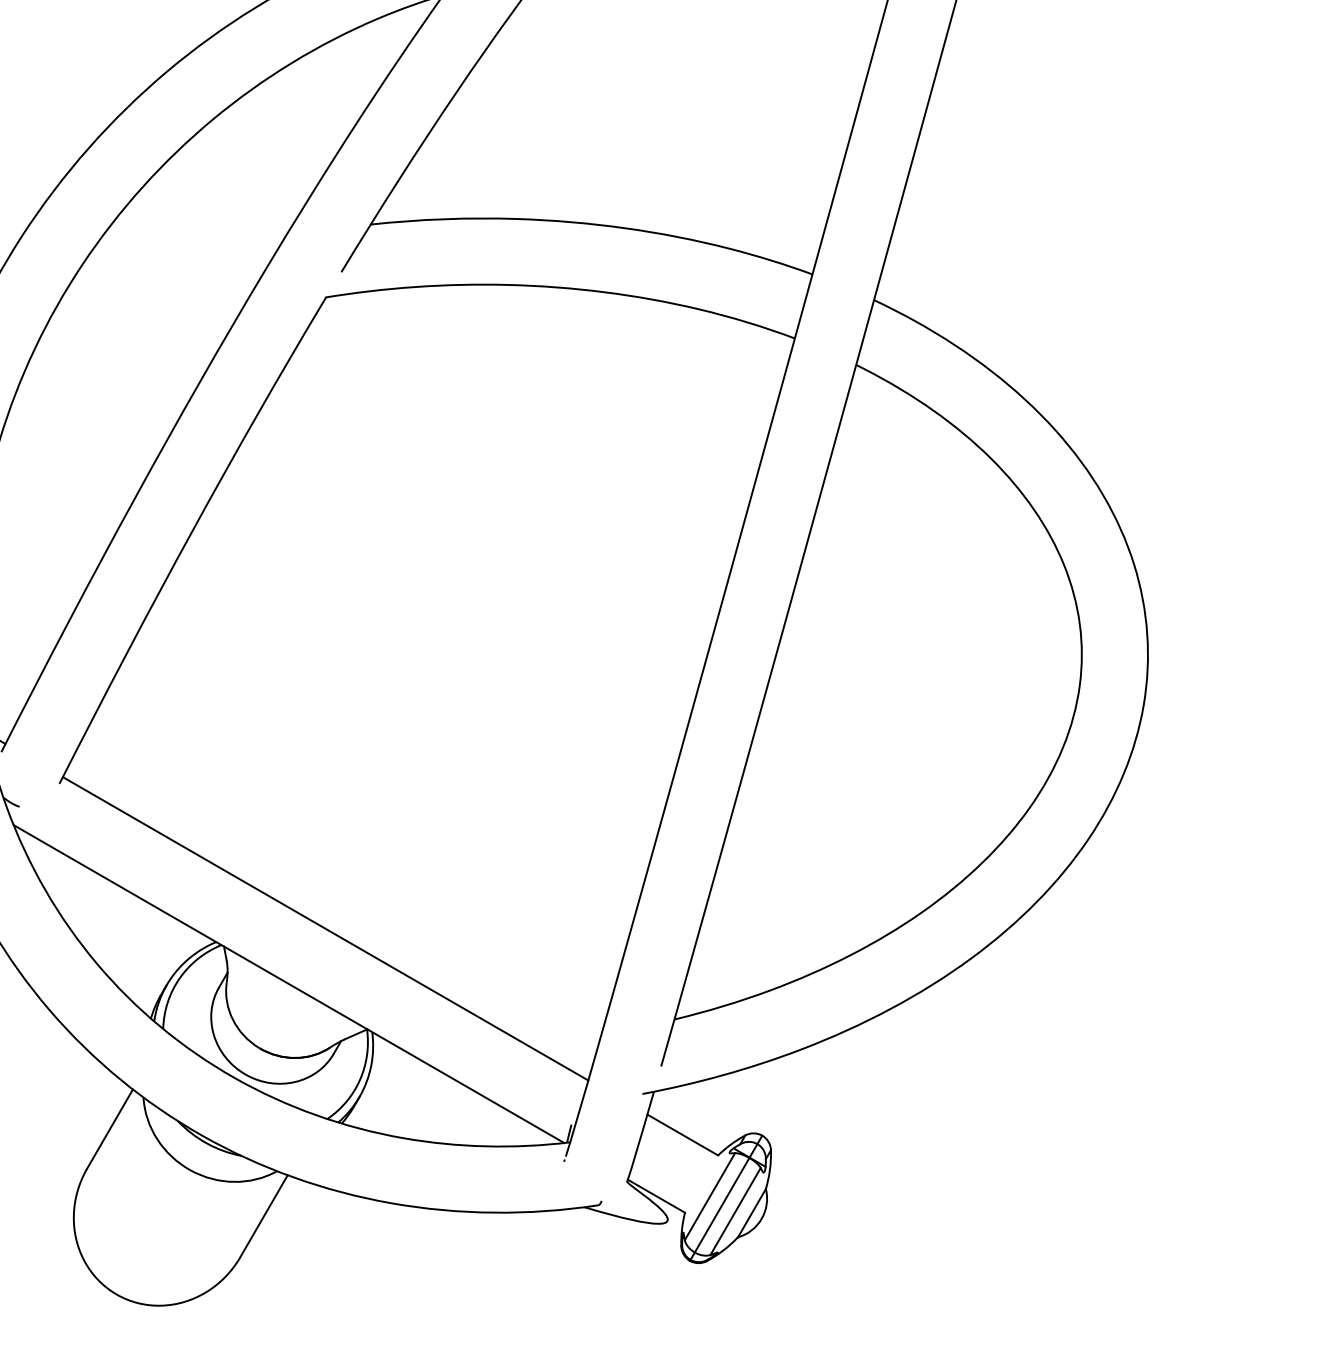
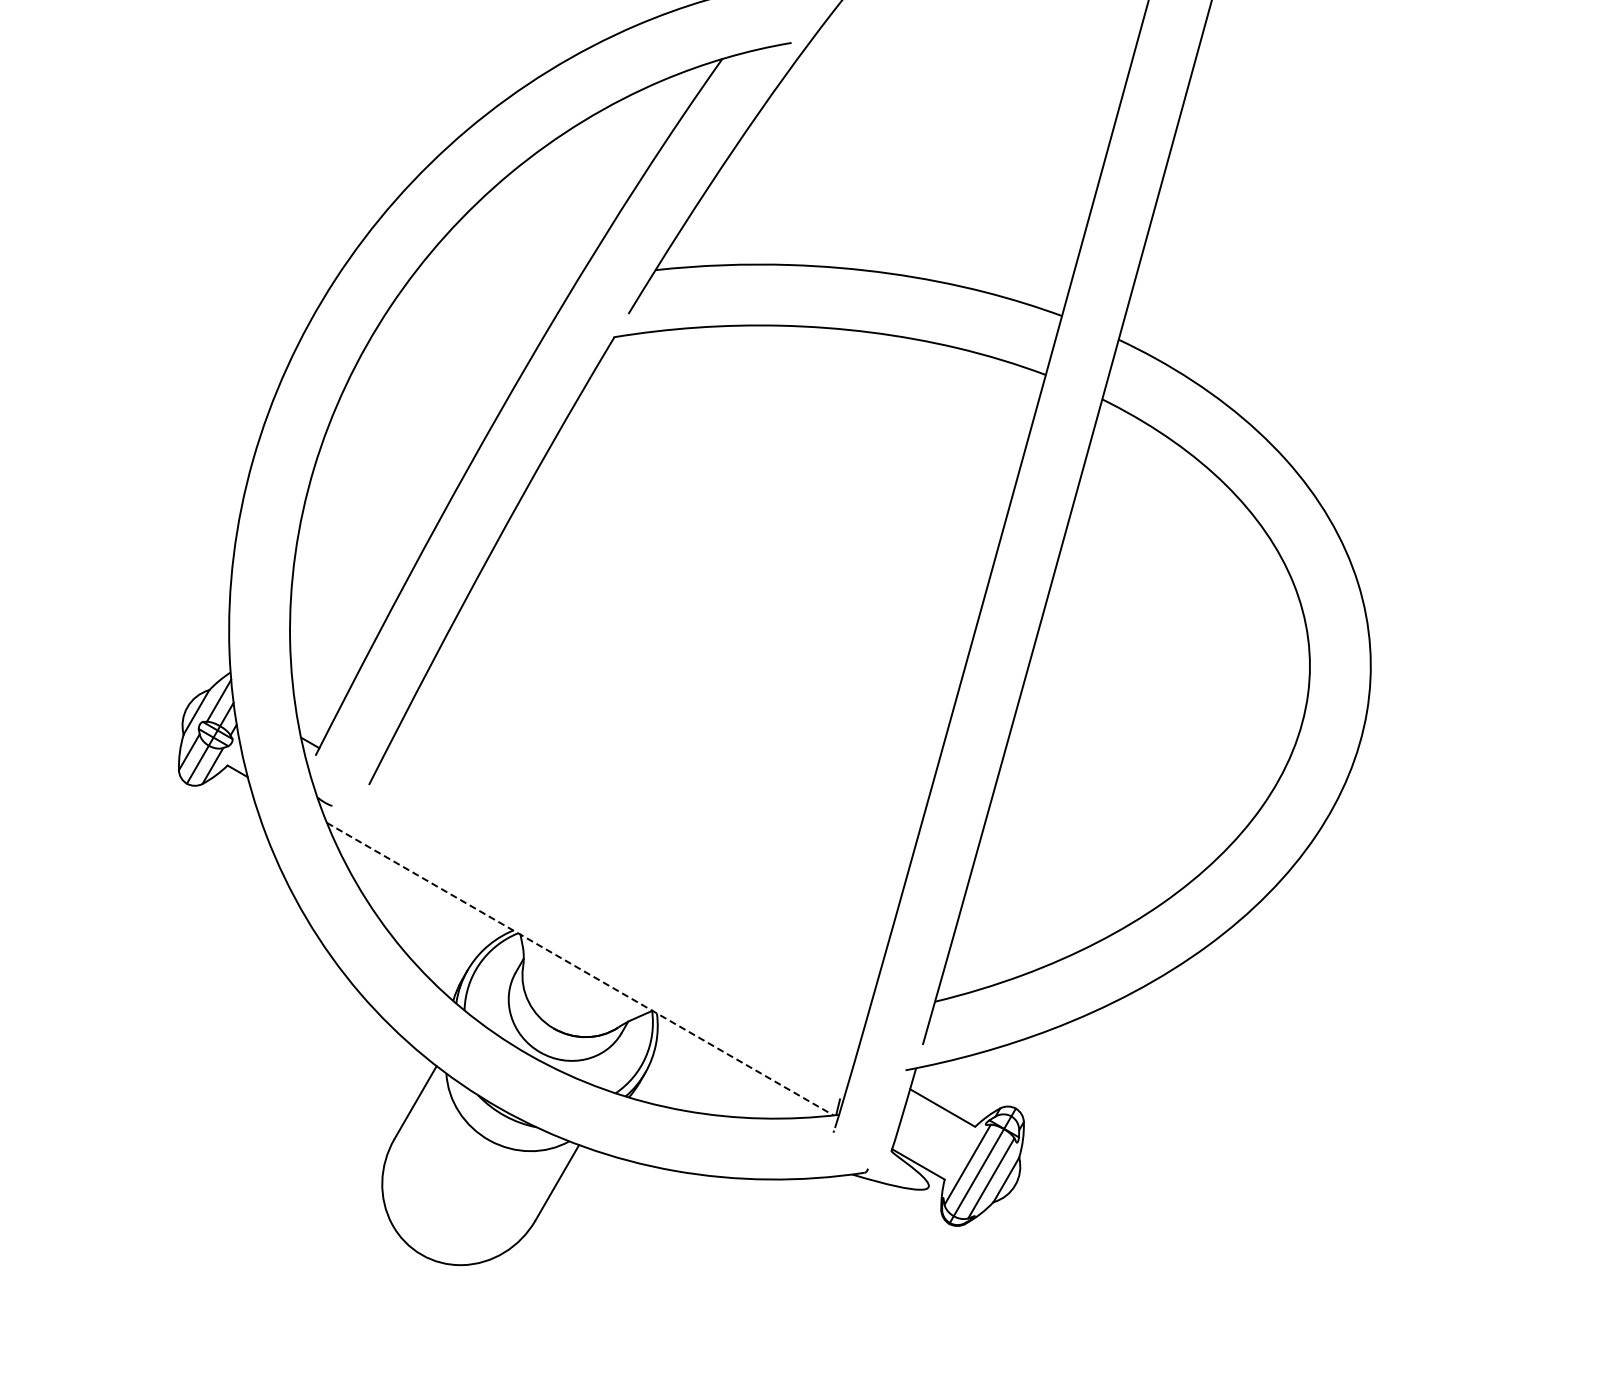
line: (325, 927) -> (613, 917), removed
line: (289, 984) -> (580, 969), solid -> dashed

